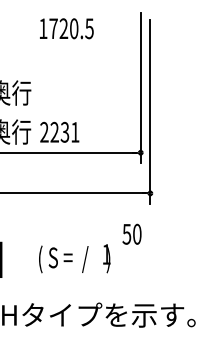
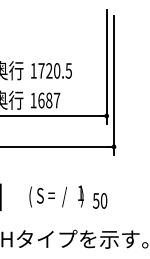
text: (66, 28) -> (51, 70), moved
text: (60, 132) -> (45, 100), 2231 -> 1687
text: (132, 233) -> (100, 200), moved

